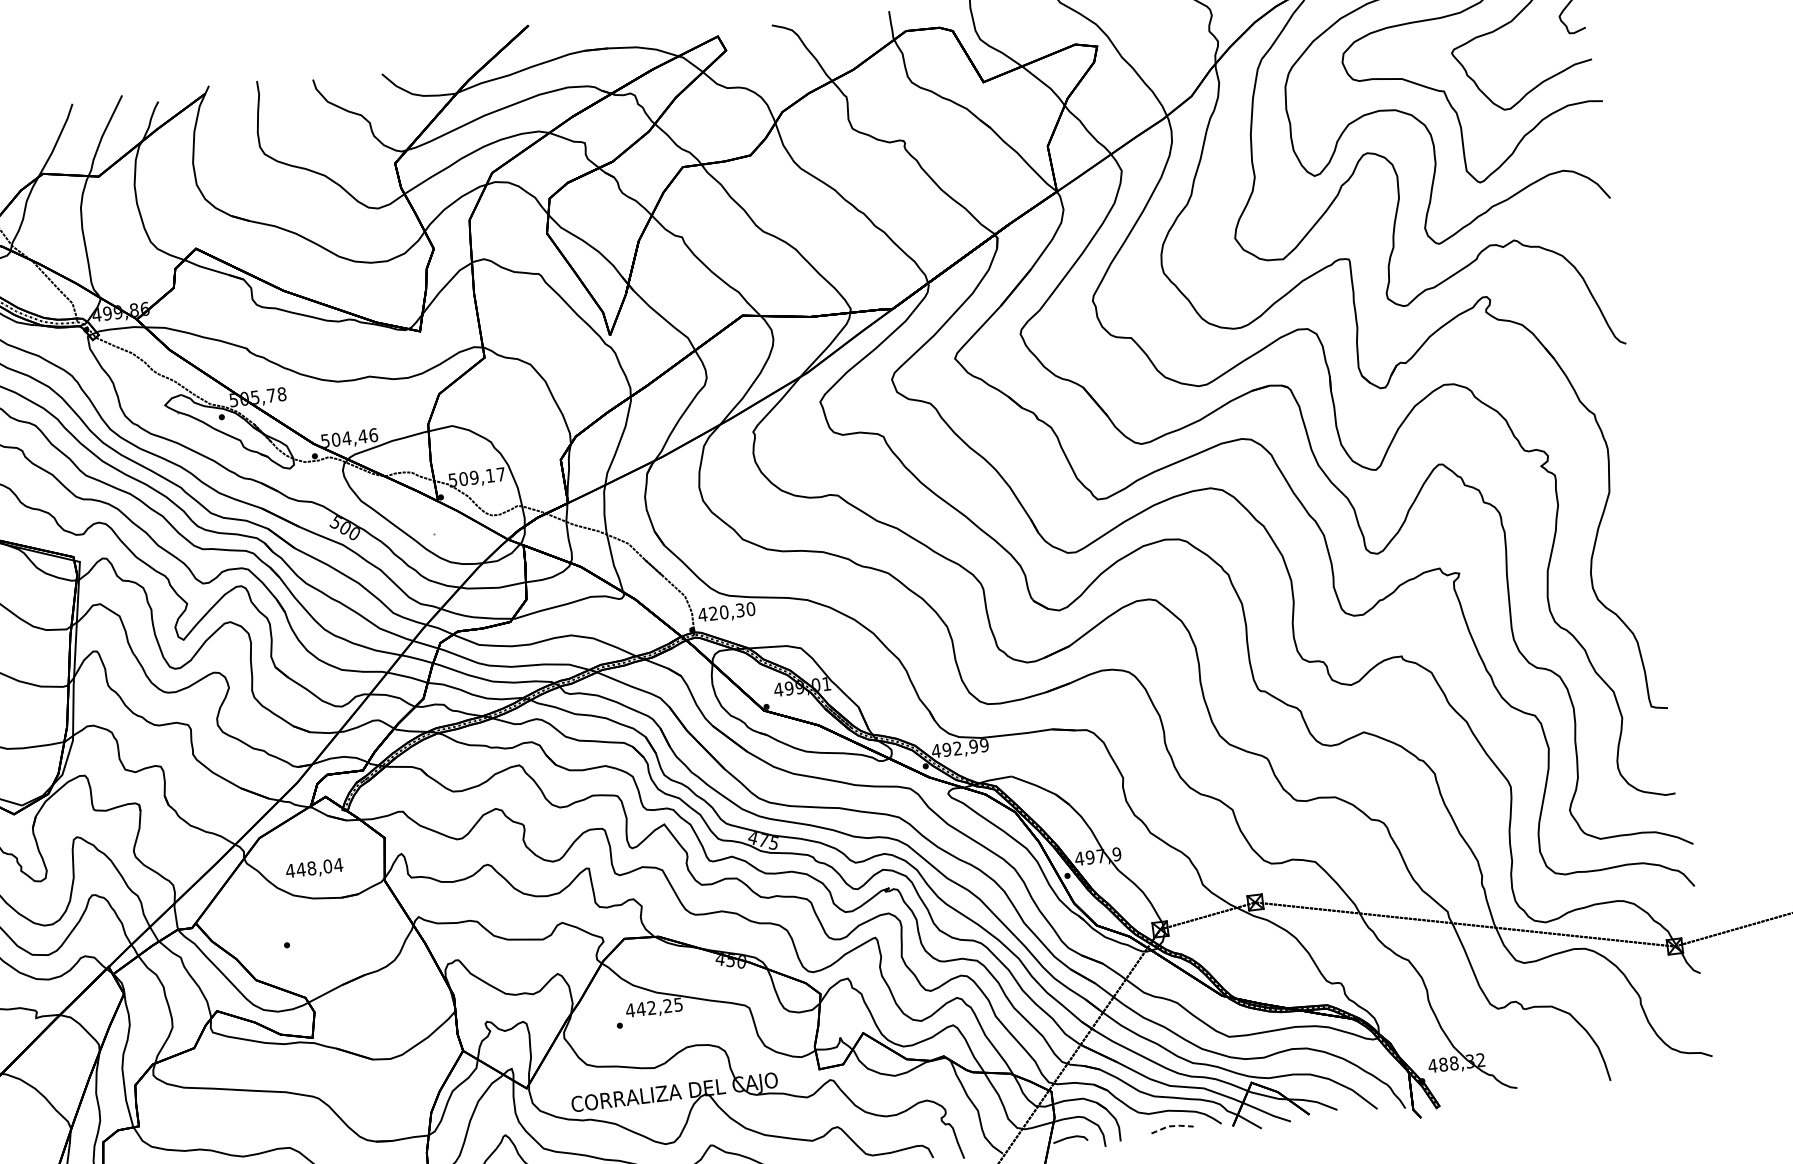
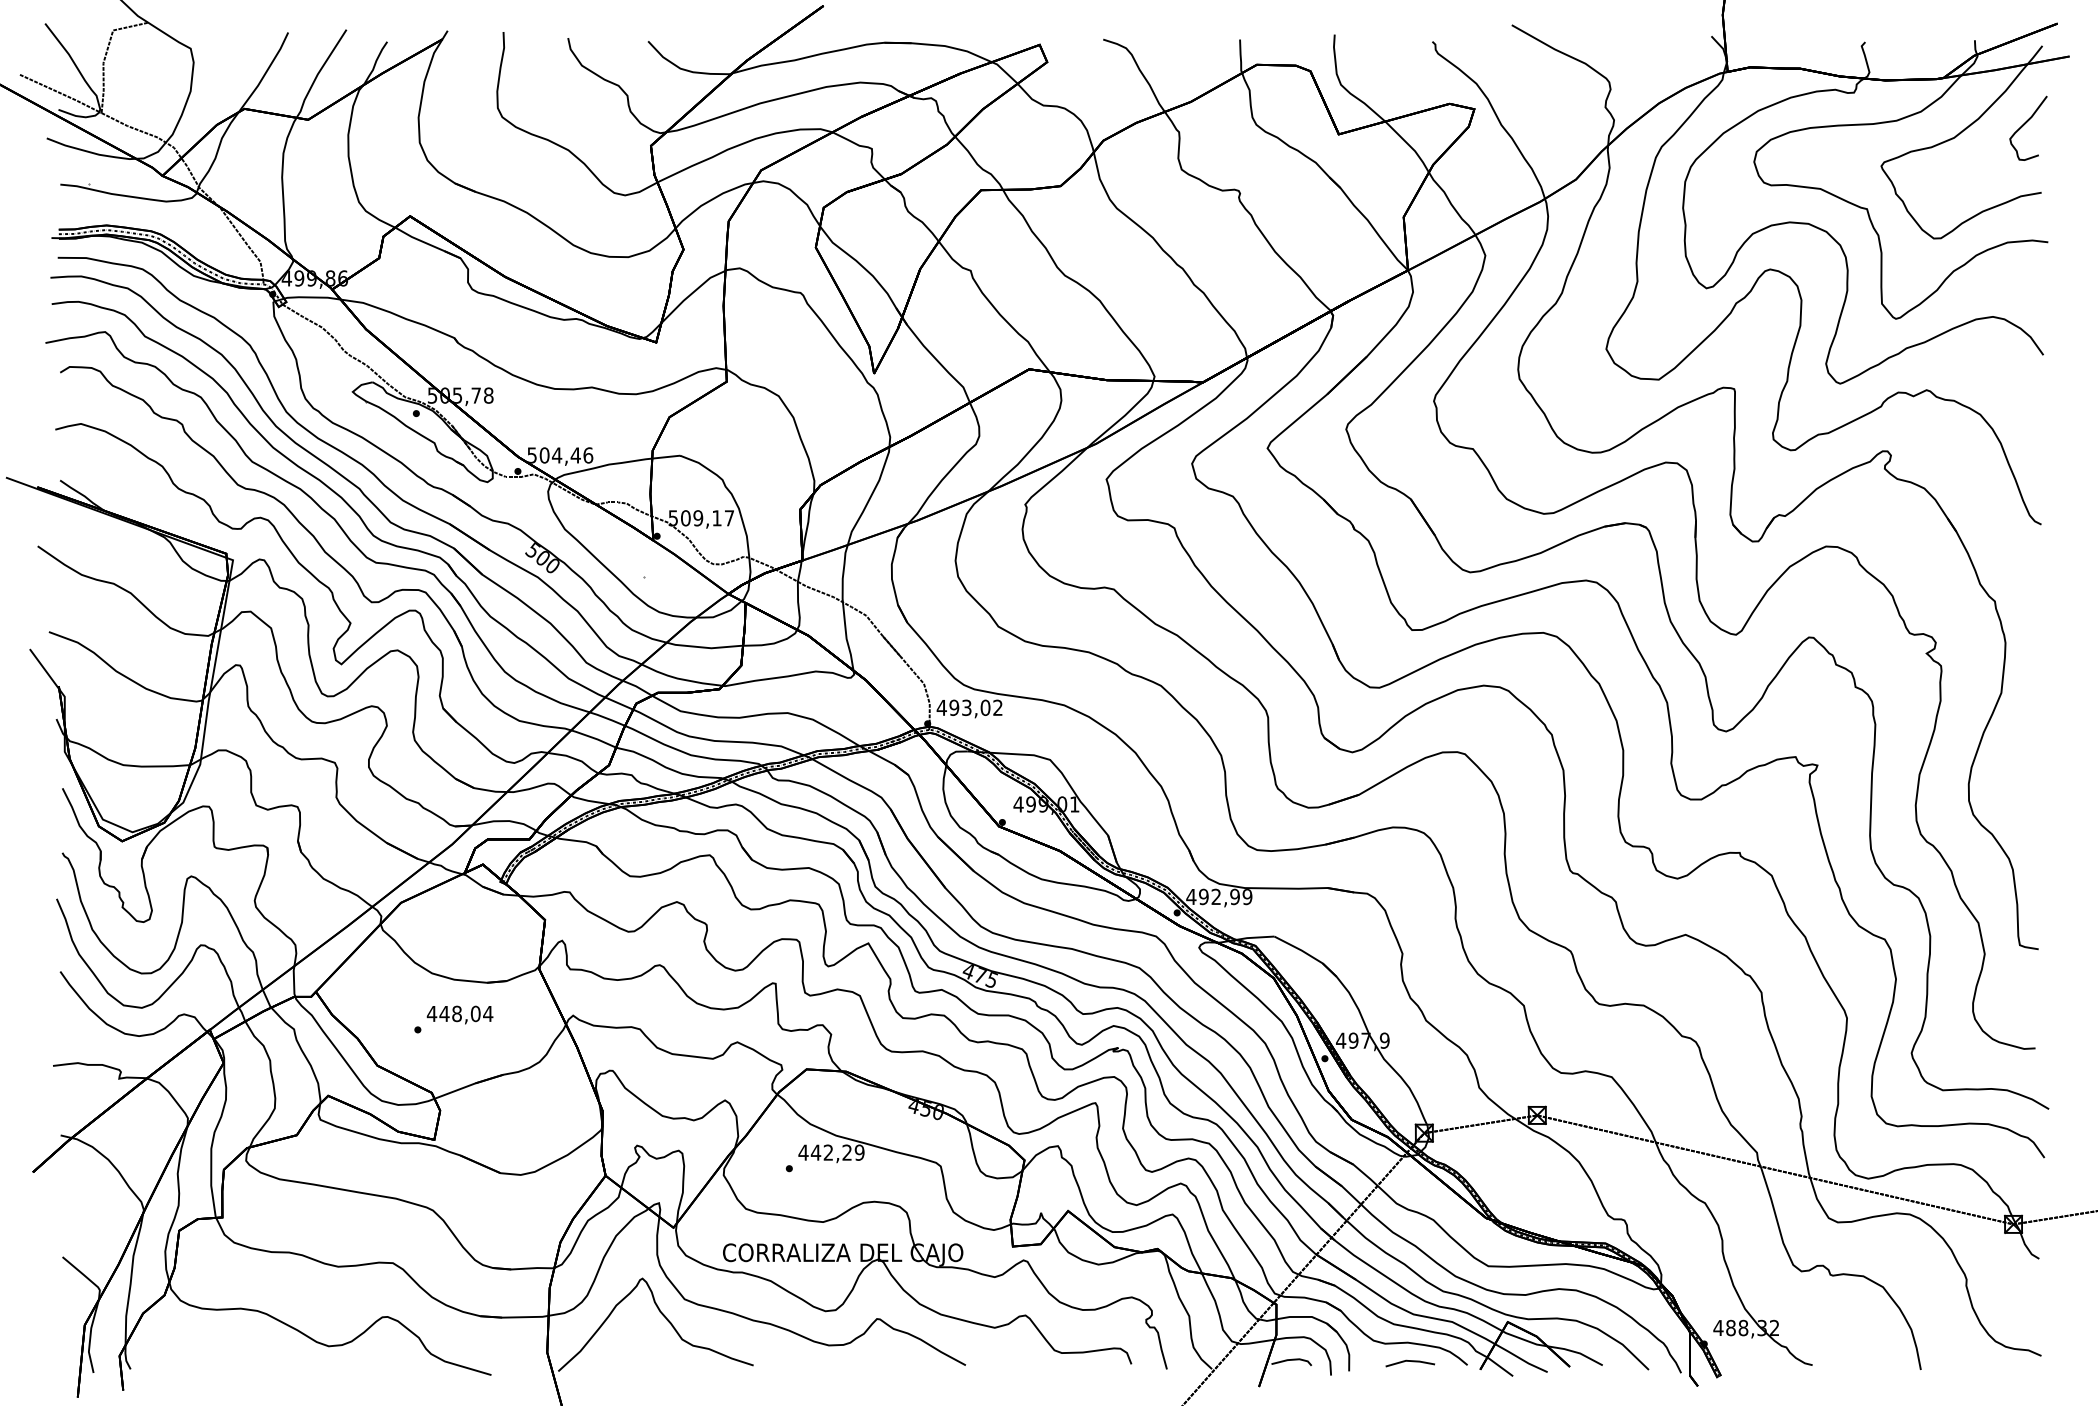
text: (731, 611) -> (975, 707), 420,30 -> 493,02
text: (313, 868) -> (459, 1014), moved
text: (678, 1004) -> (859, 1152), 442,25 -> 442,29
line: (1171, 1126) -> (1409, 1361), dashed -> solid

